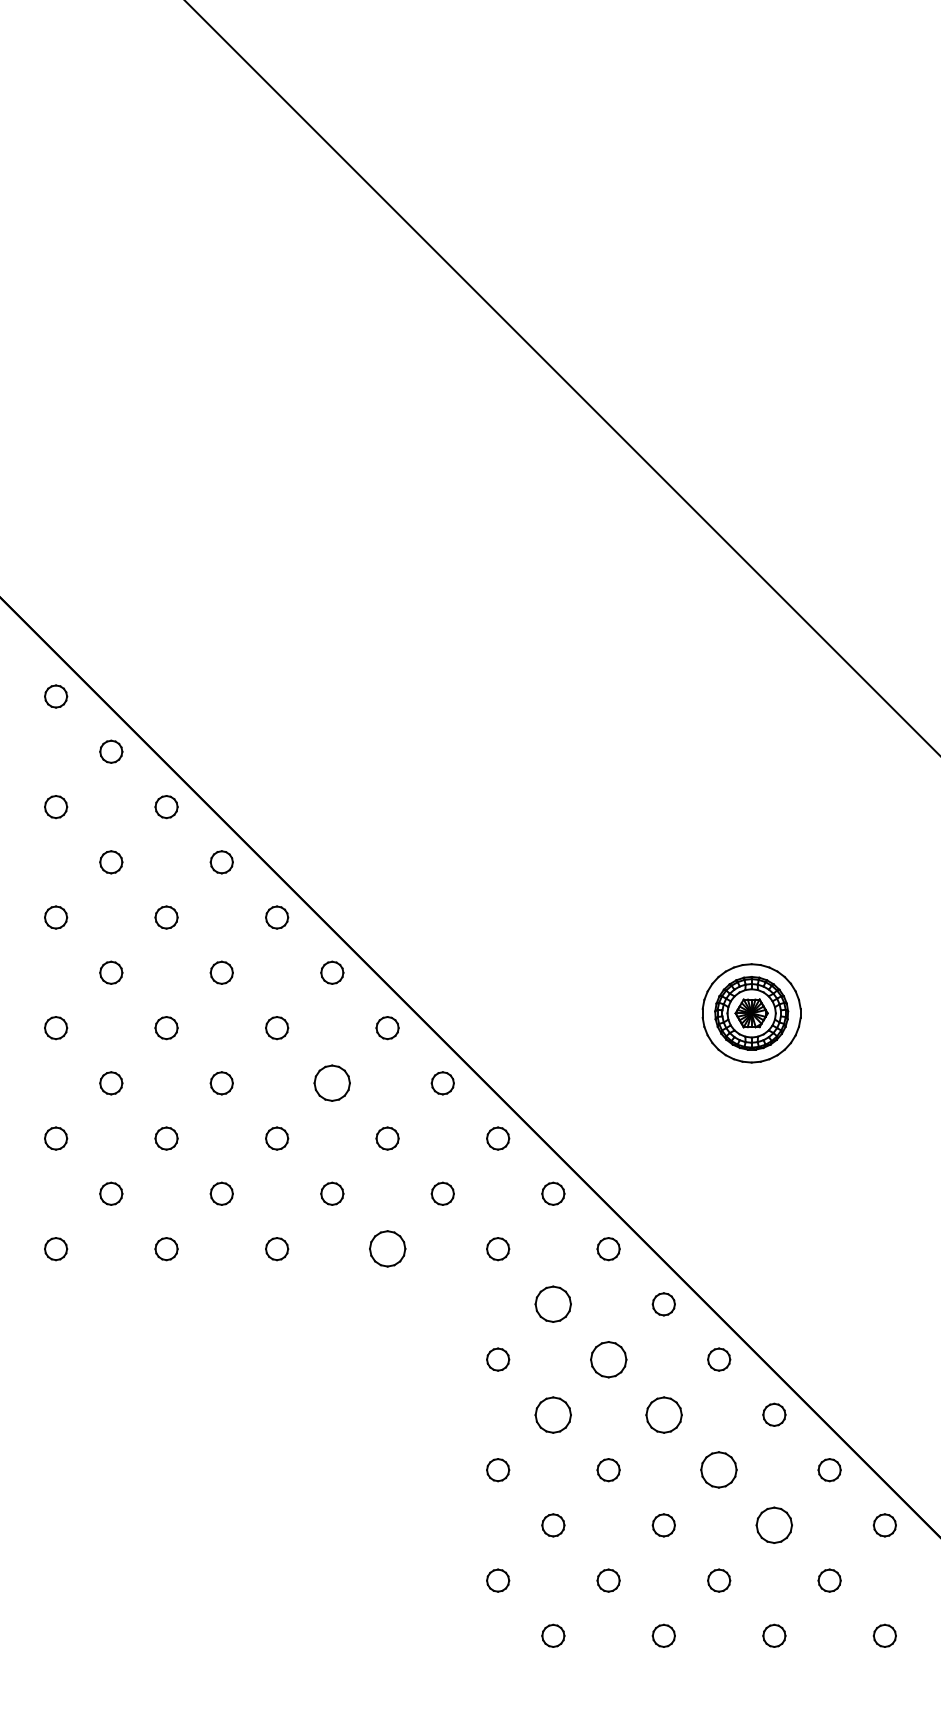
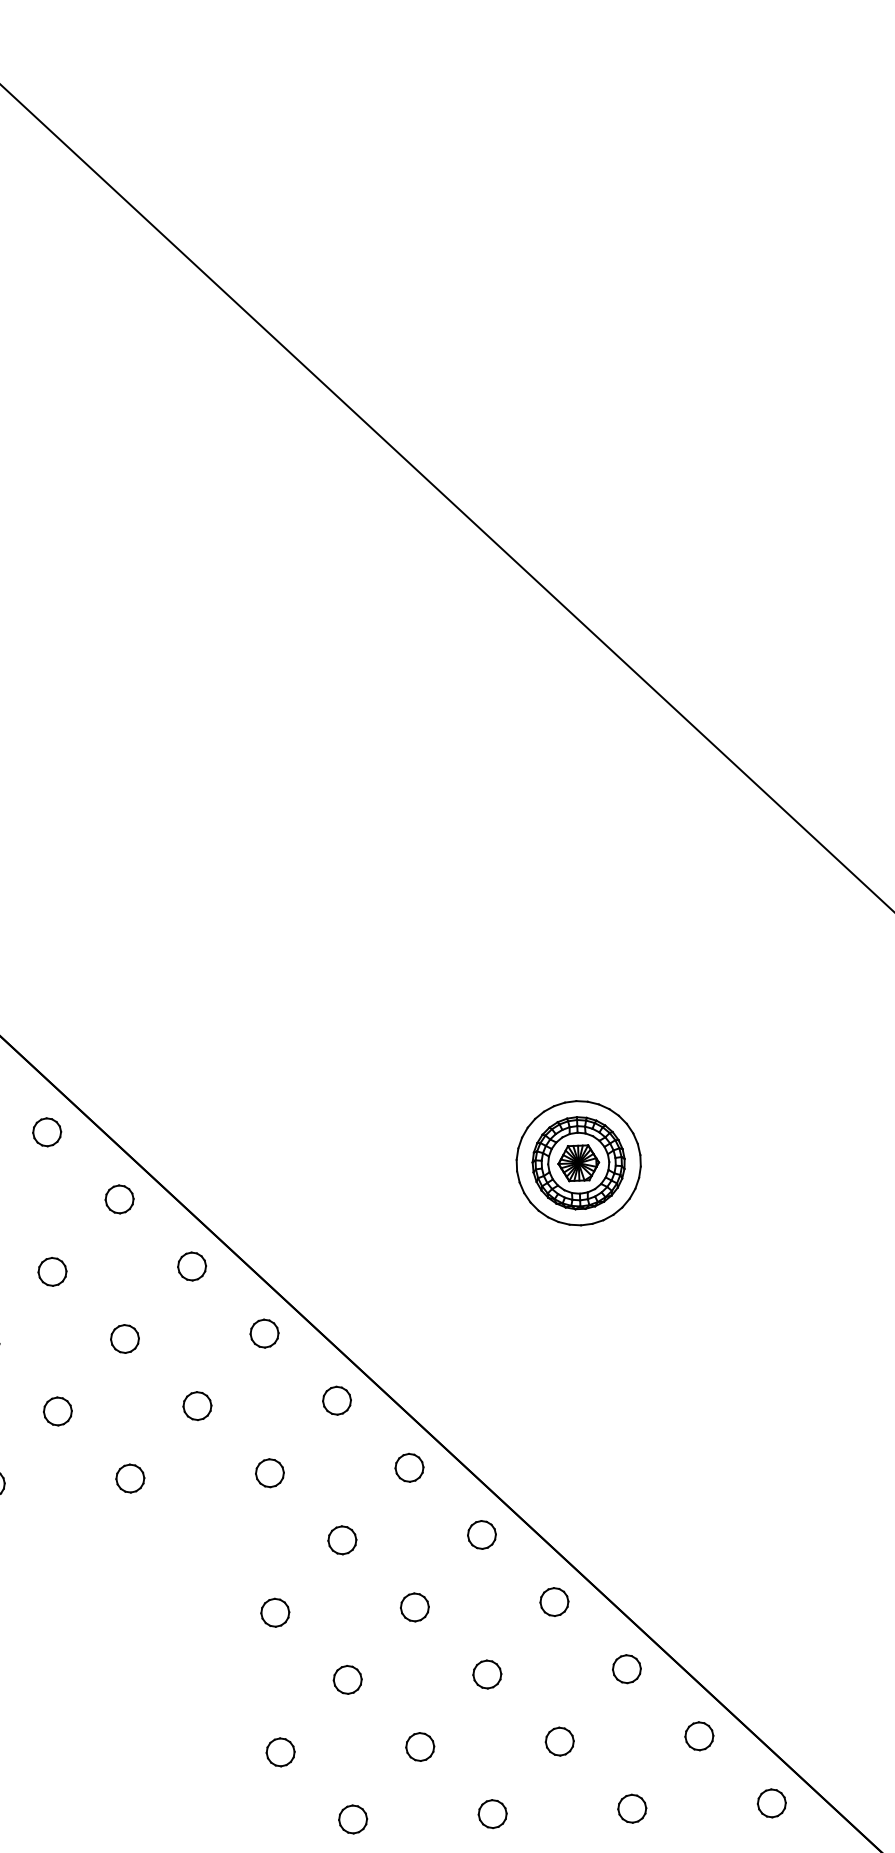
part: (332, 1083) -> (52, 1272), size x0.62
part: (387, 1249) -> (130, 1479), size x0.62
part: (553, 1304) -> (342, 1540), size x0.62
part: (608, 1359) -> (414, 1607), size x0.62
part: (553, 1414) -> (347, 1679), size x0.62
part: (663, 1414) -> (486, 1674), size x0.62
part: (719, 1470) -> (560, 1742), size x0.62
part: (774, 1525) -> (632, 1808), size x0.62

